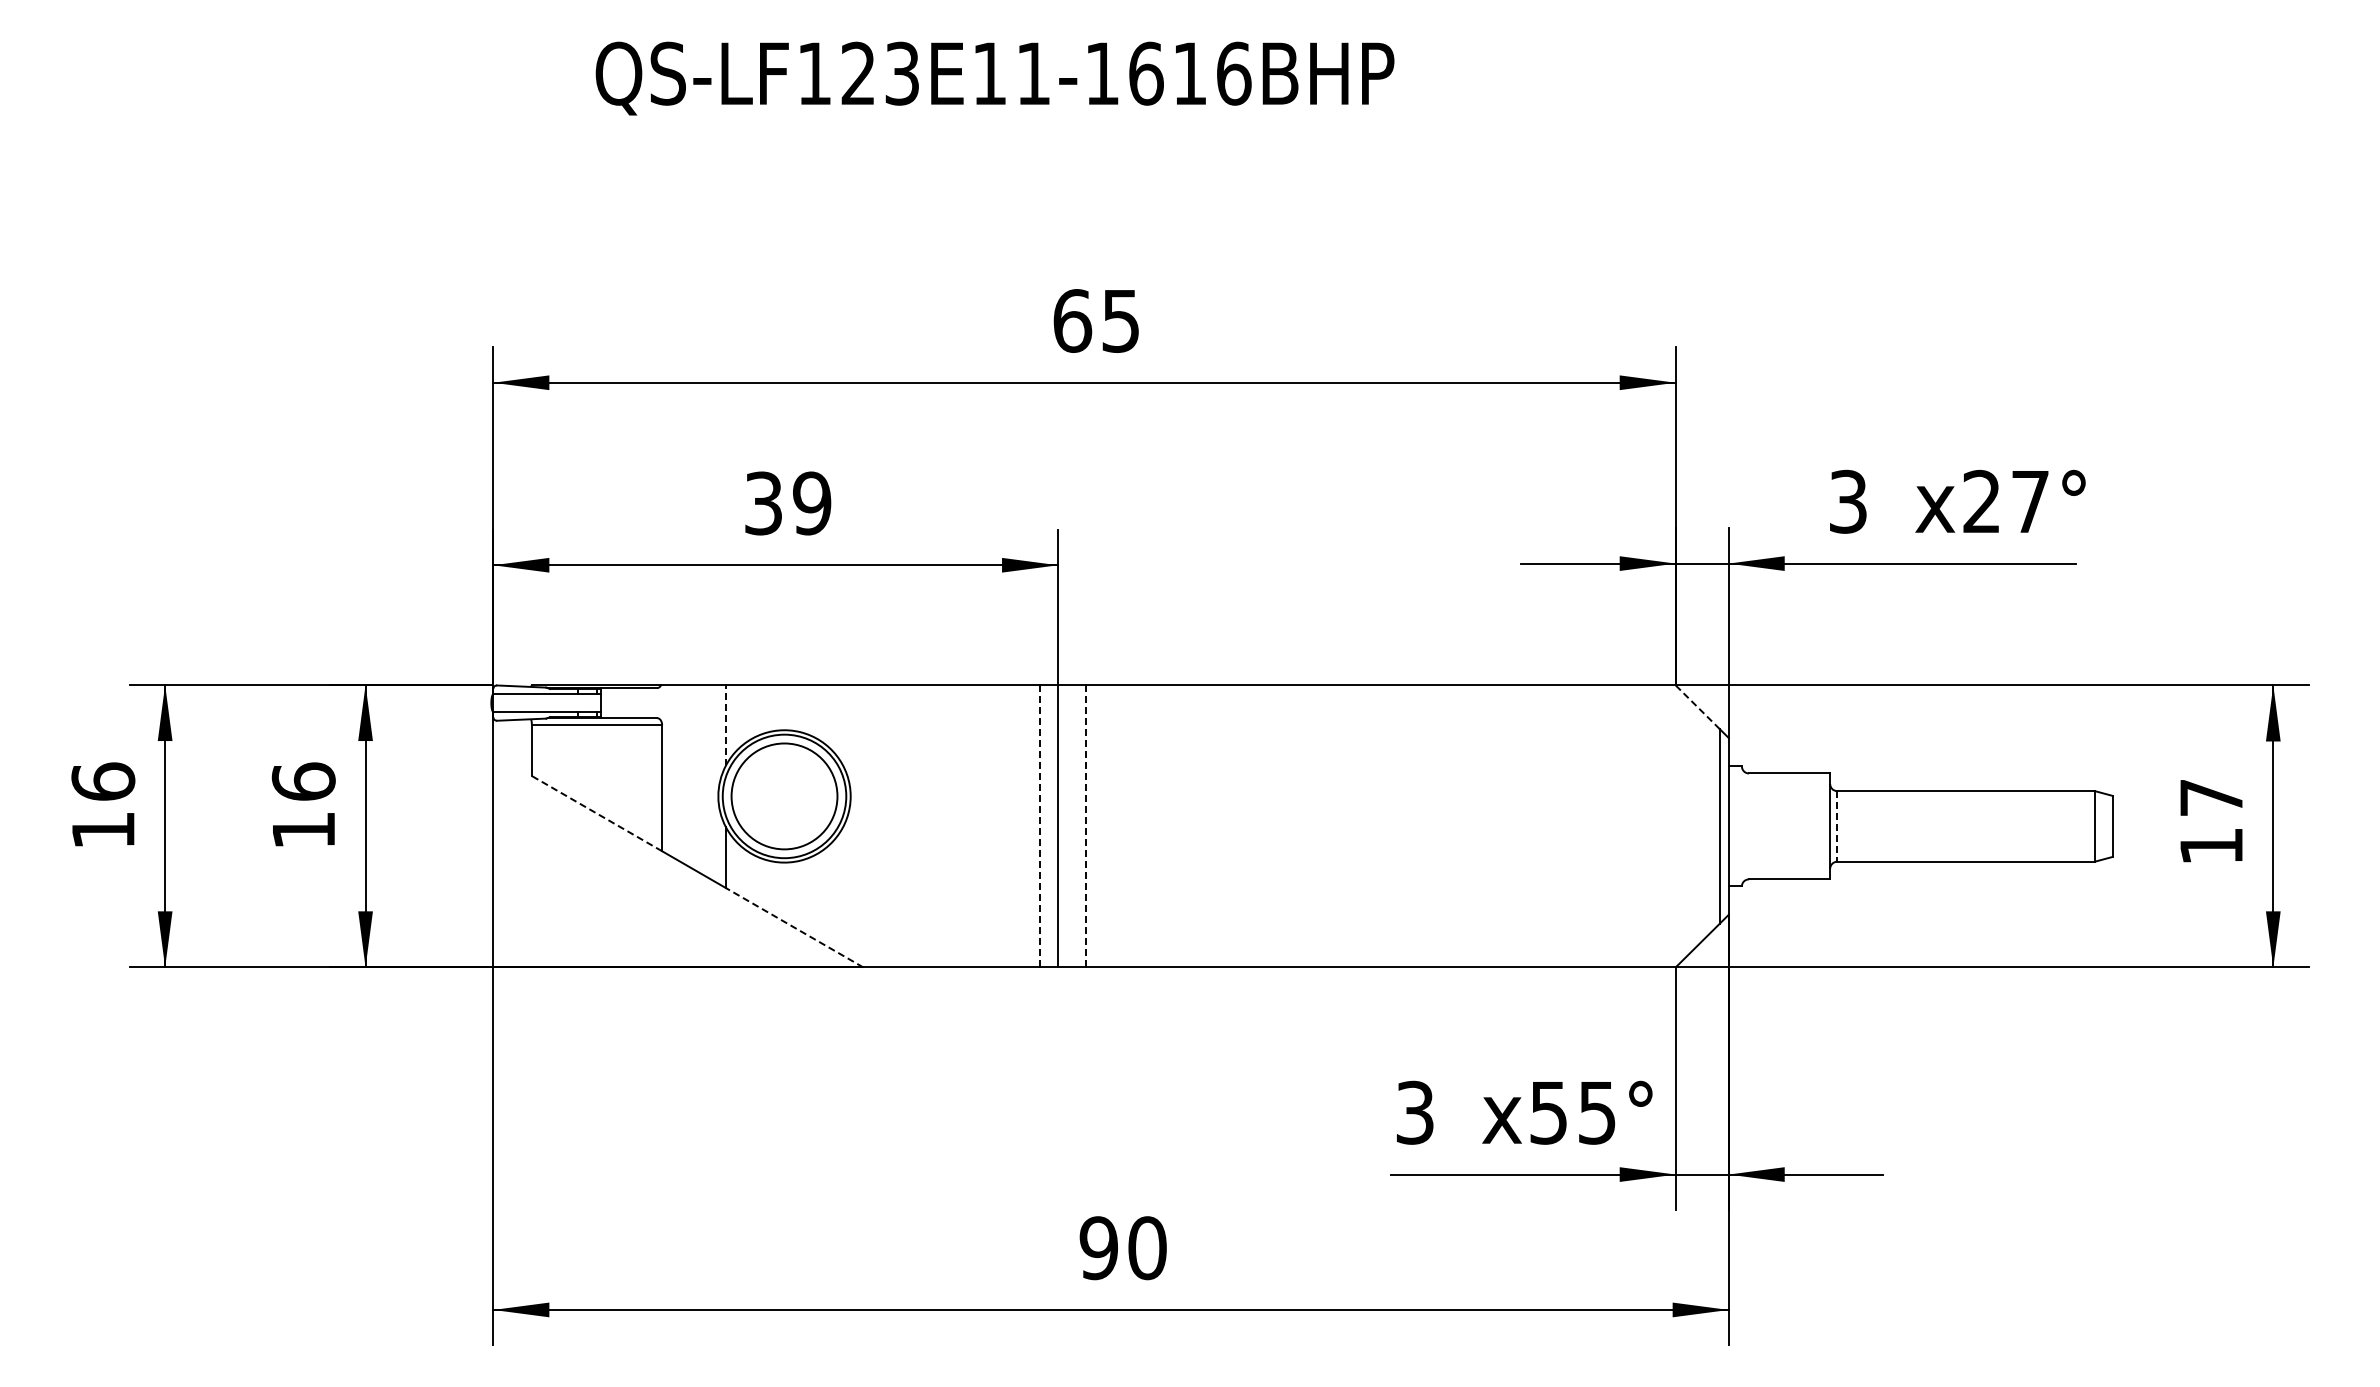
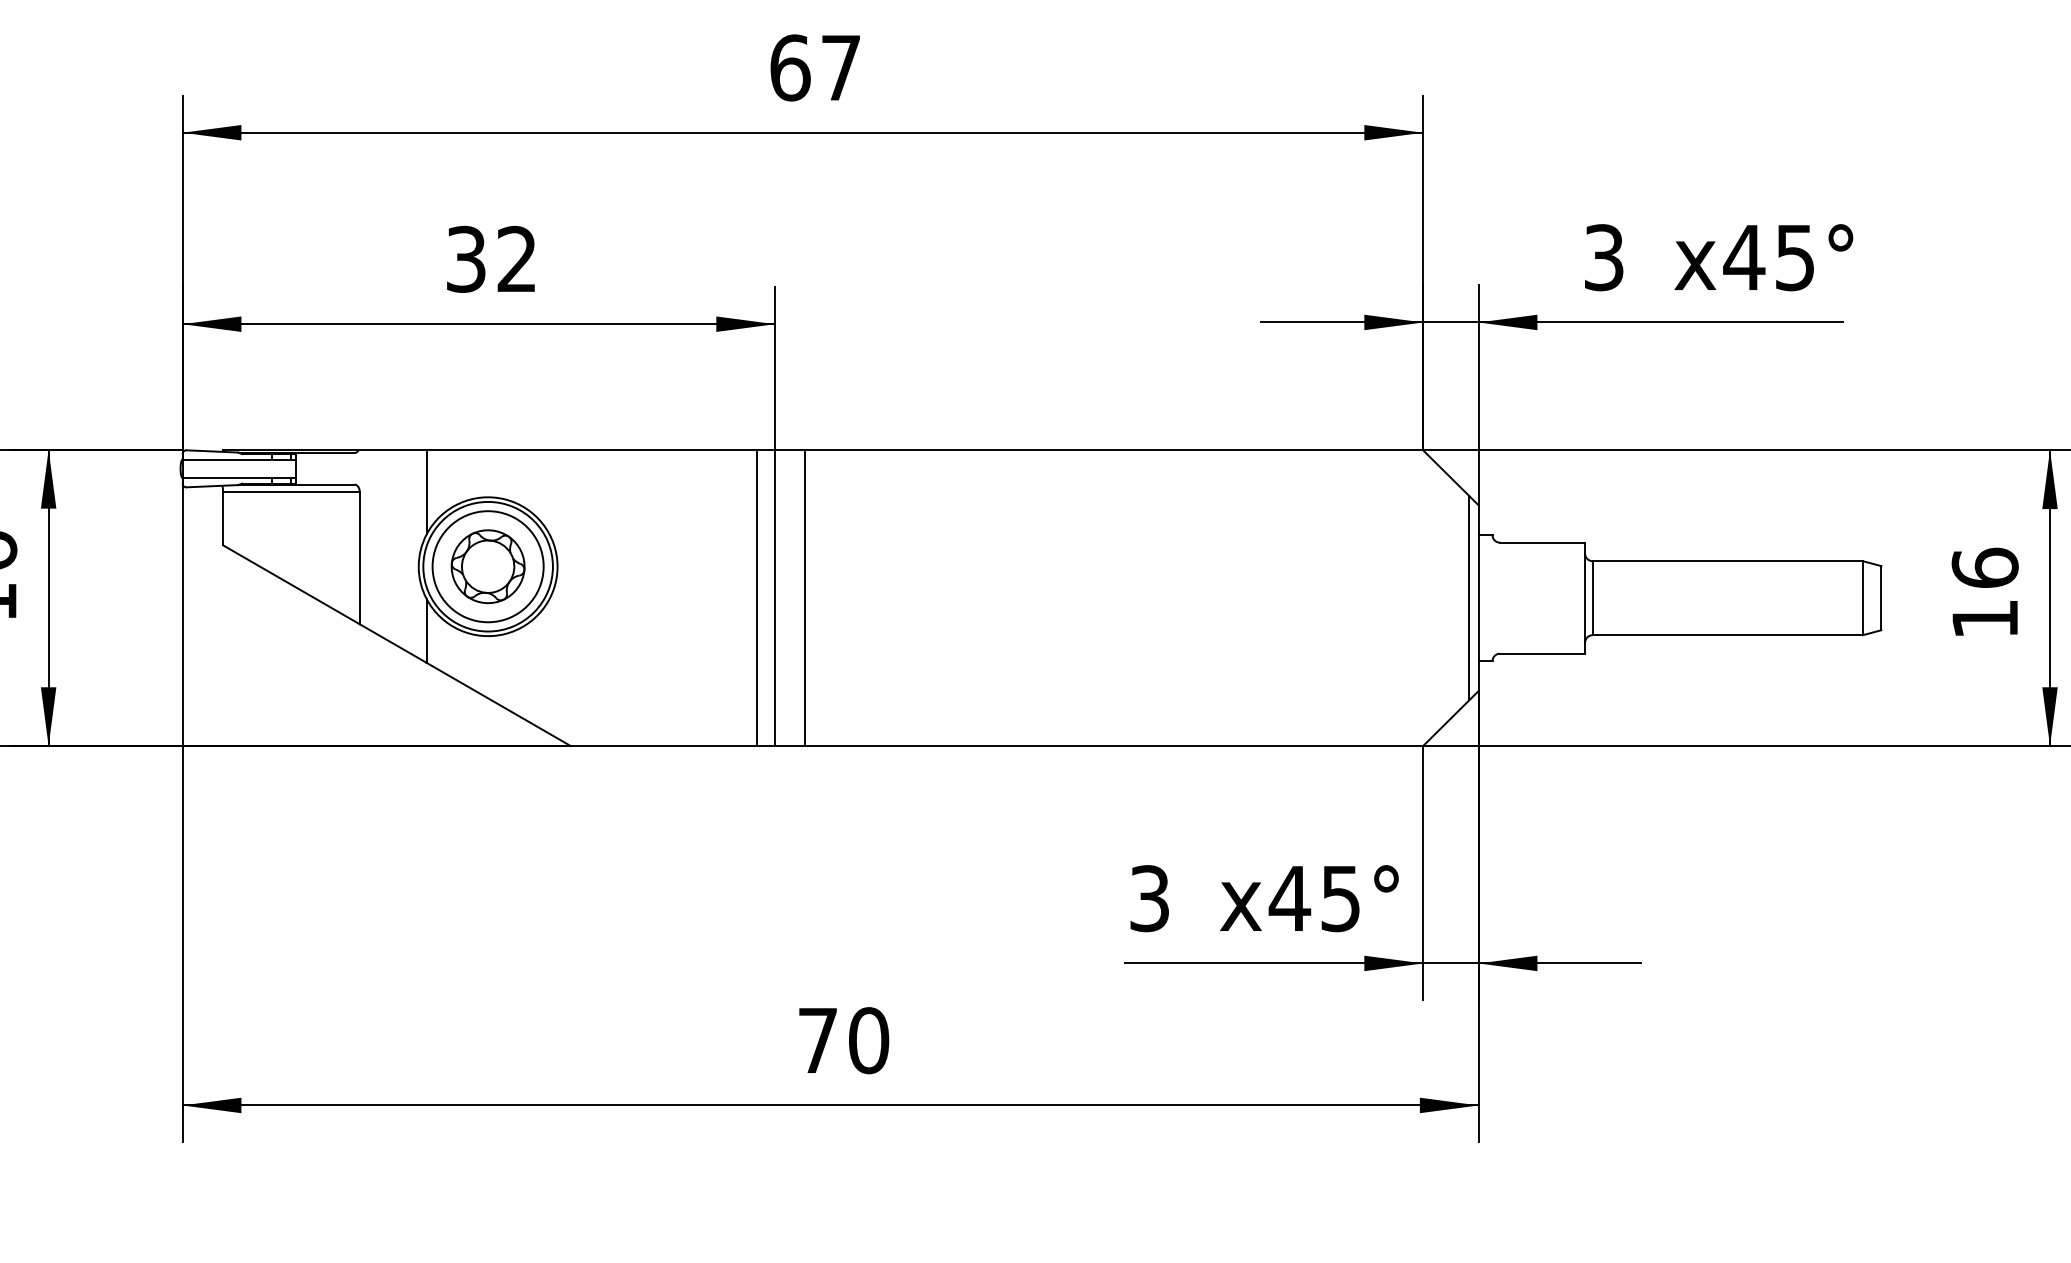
text: (1120, 321) -> (840, 68), 65 -> 67
text: (2004, 501) -> (1768, 257), x27° -> x45°
text: (812, 503) -> (517, 259), 39 -> 32
line: (1697, 706) -> (1445, 472), dashed -> solid
line: (725, 725) -> (426, 492), dashed -> solid
part: (784, 796) -> (488, 566), added
text: (2211, 797) -> (1985, 567), 17 -> 16
line: (596, 813) -> (290, 584), dashed -> solid
line: (1040, 826) -> (756, 598), dashed -> solid
line: (1086, 826) -> (804, 598), dashed -> solid
line: (1837, 826) -> (1592, 598), dashed -> solid
line: (794, 927) -> (498, 704), dashed -> solid
text: (1548, 1113) -> (1289, 899), x55° -> x45°
text: (1098, 1248) -> (817, 1040), 90 -> 70

